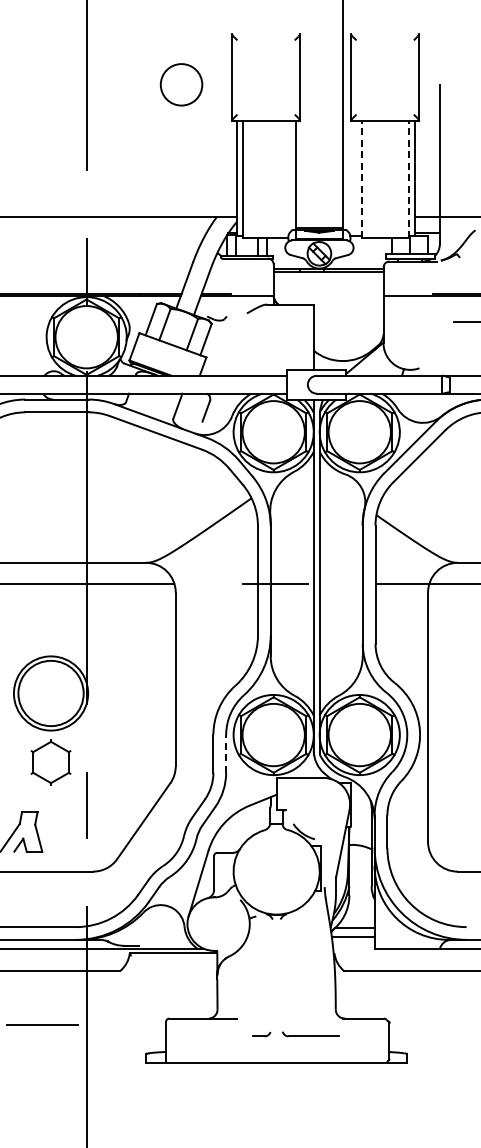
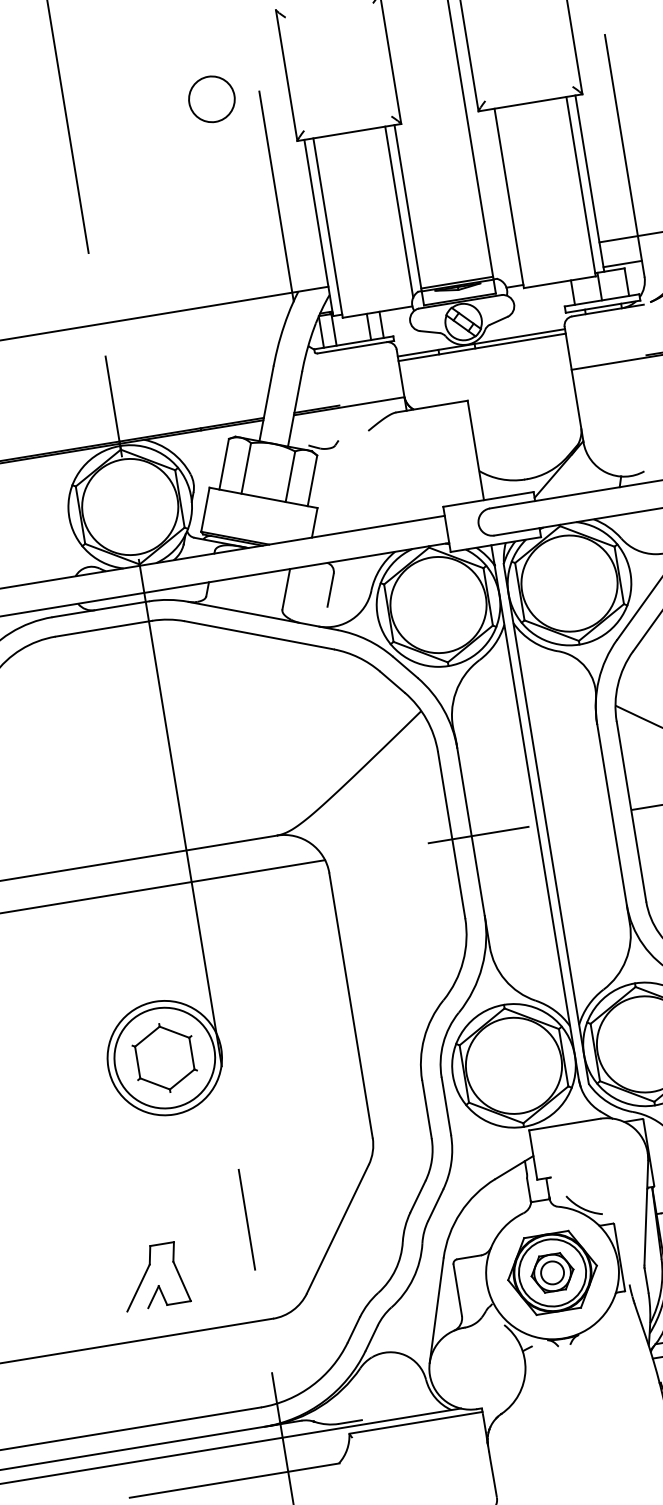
circle: (181, 84) -> (211, 98), size x0.71
line: (212, 153) -> (275, 196), added
line: (289, 176) -> (398, 211), added
line: (361, 179) -> (509, 198), dashed -> solid
line: (408, 179) -> (580, 186), dashed -> solid
line: (226, 753) -> (446, 1105), dashed -> solid
part: (50, 762) -> (163, 1058), moved
part: (276, 871) -> (552, 1272), added

